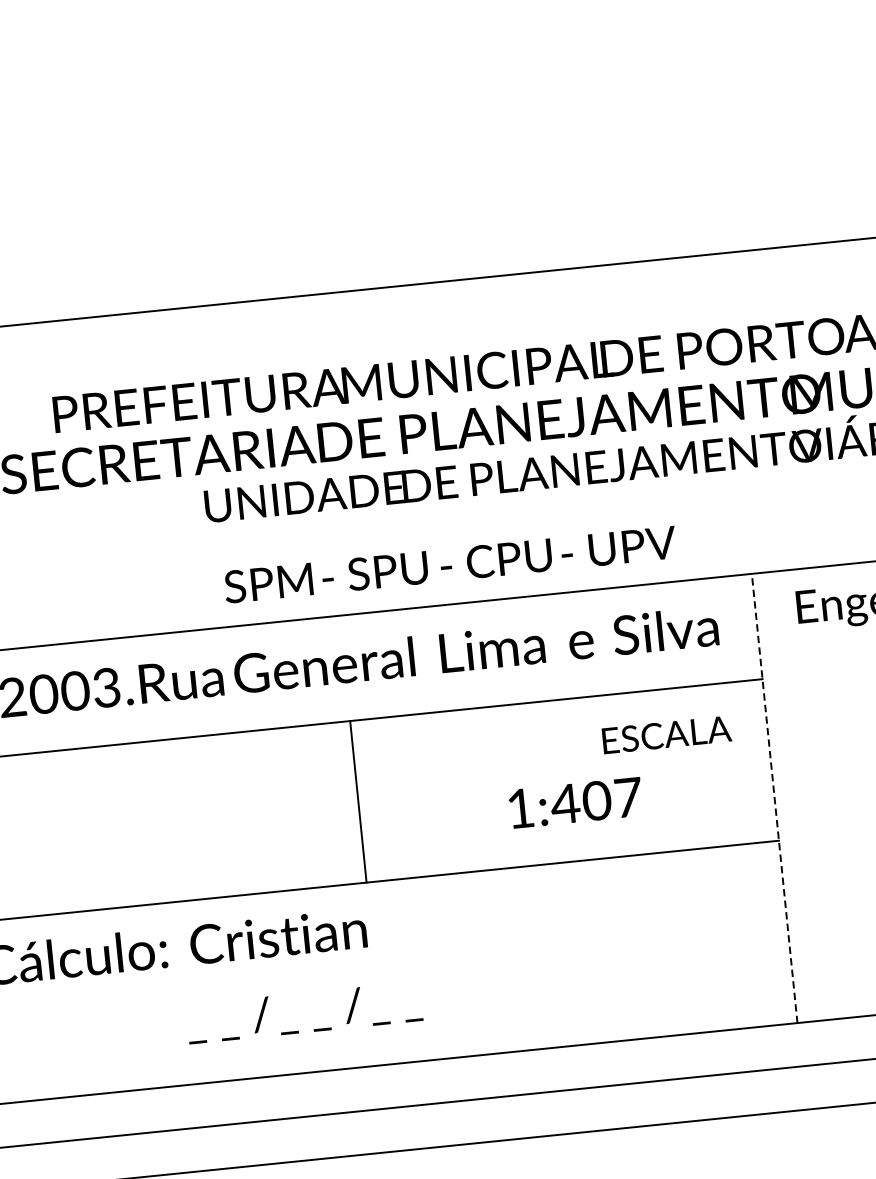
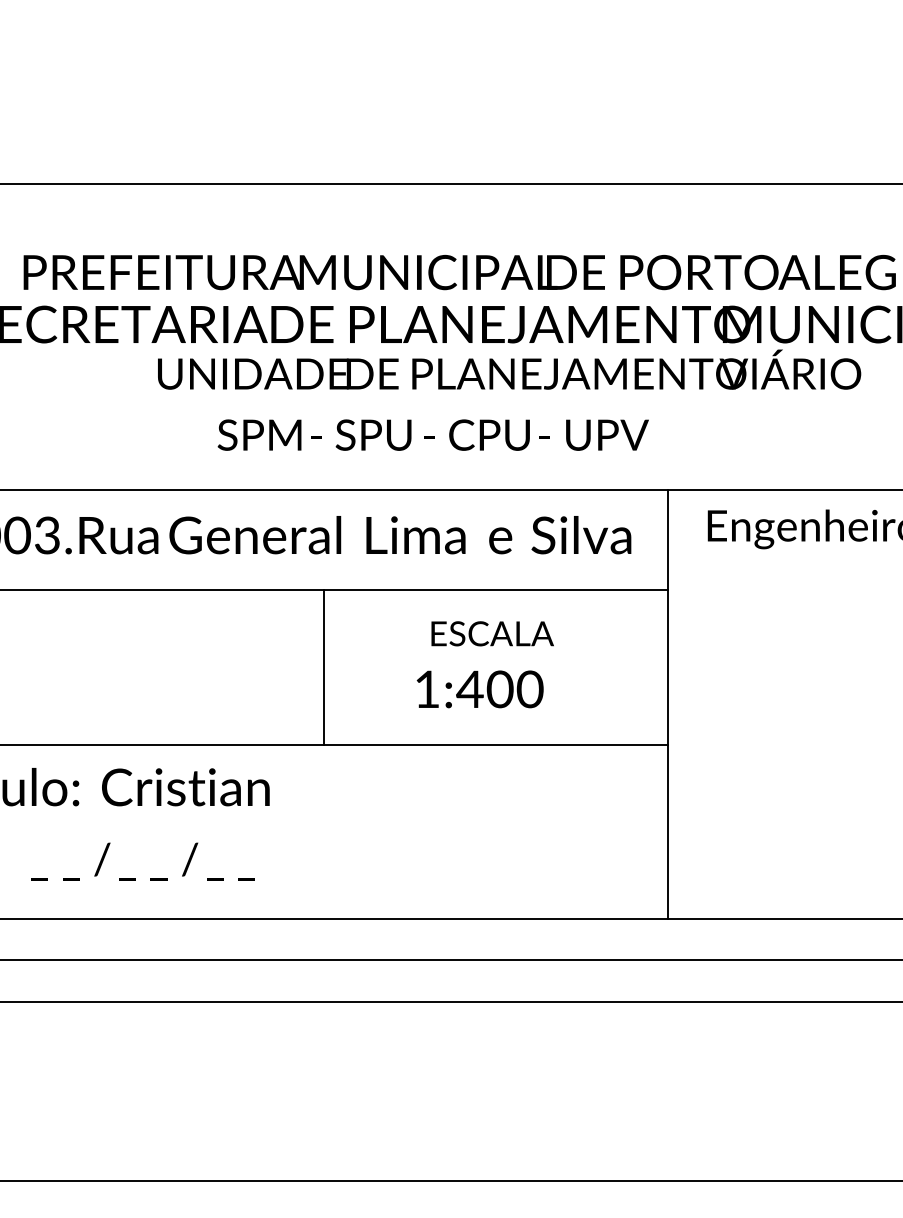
text: (449, 564) -> (432, 434), moved
text: (666, 734) -> (492, 633), moved
text: (627, 797) -> (529, 689), 1:407 -> 1:400
line: (774, 798) -> (668, 704), dashed -> solid
line: (358, 801) -> (323, 667), moved
text: (303, 1012) -> (142, 861), moved

